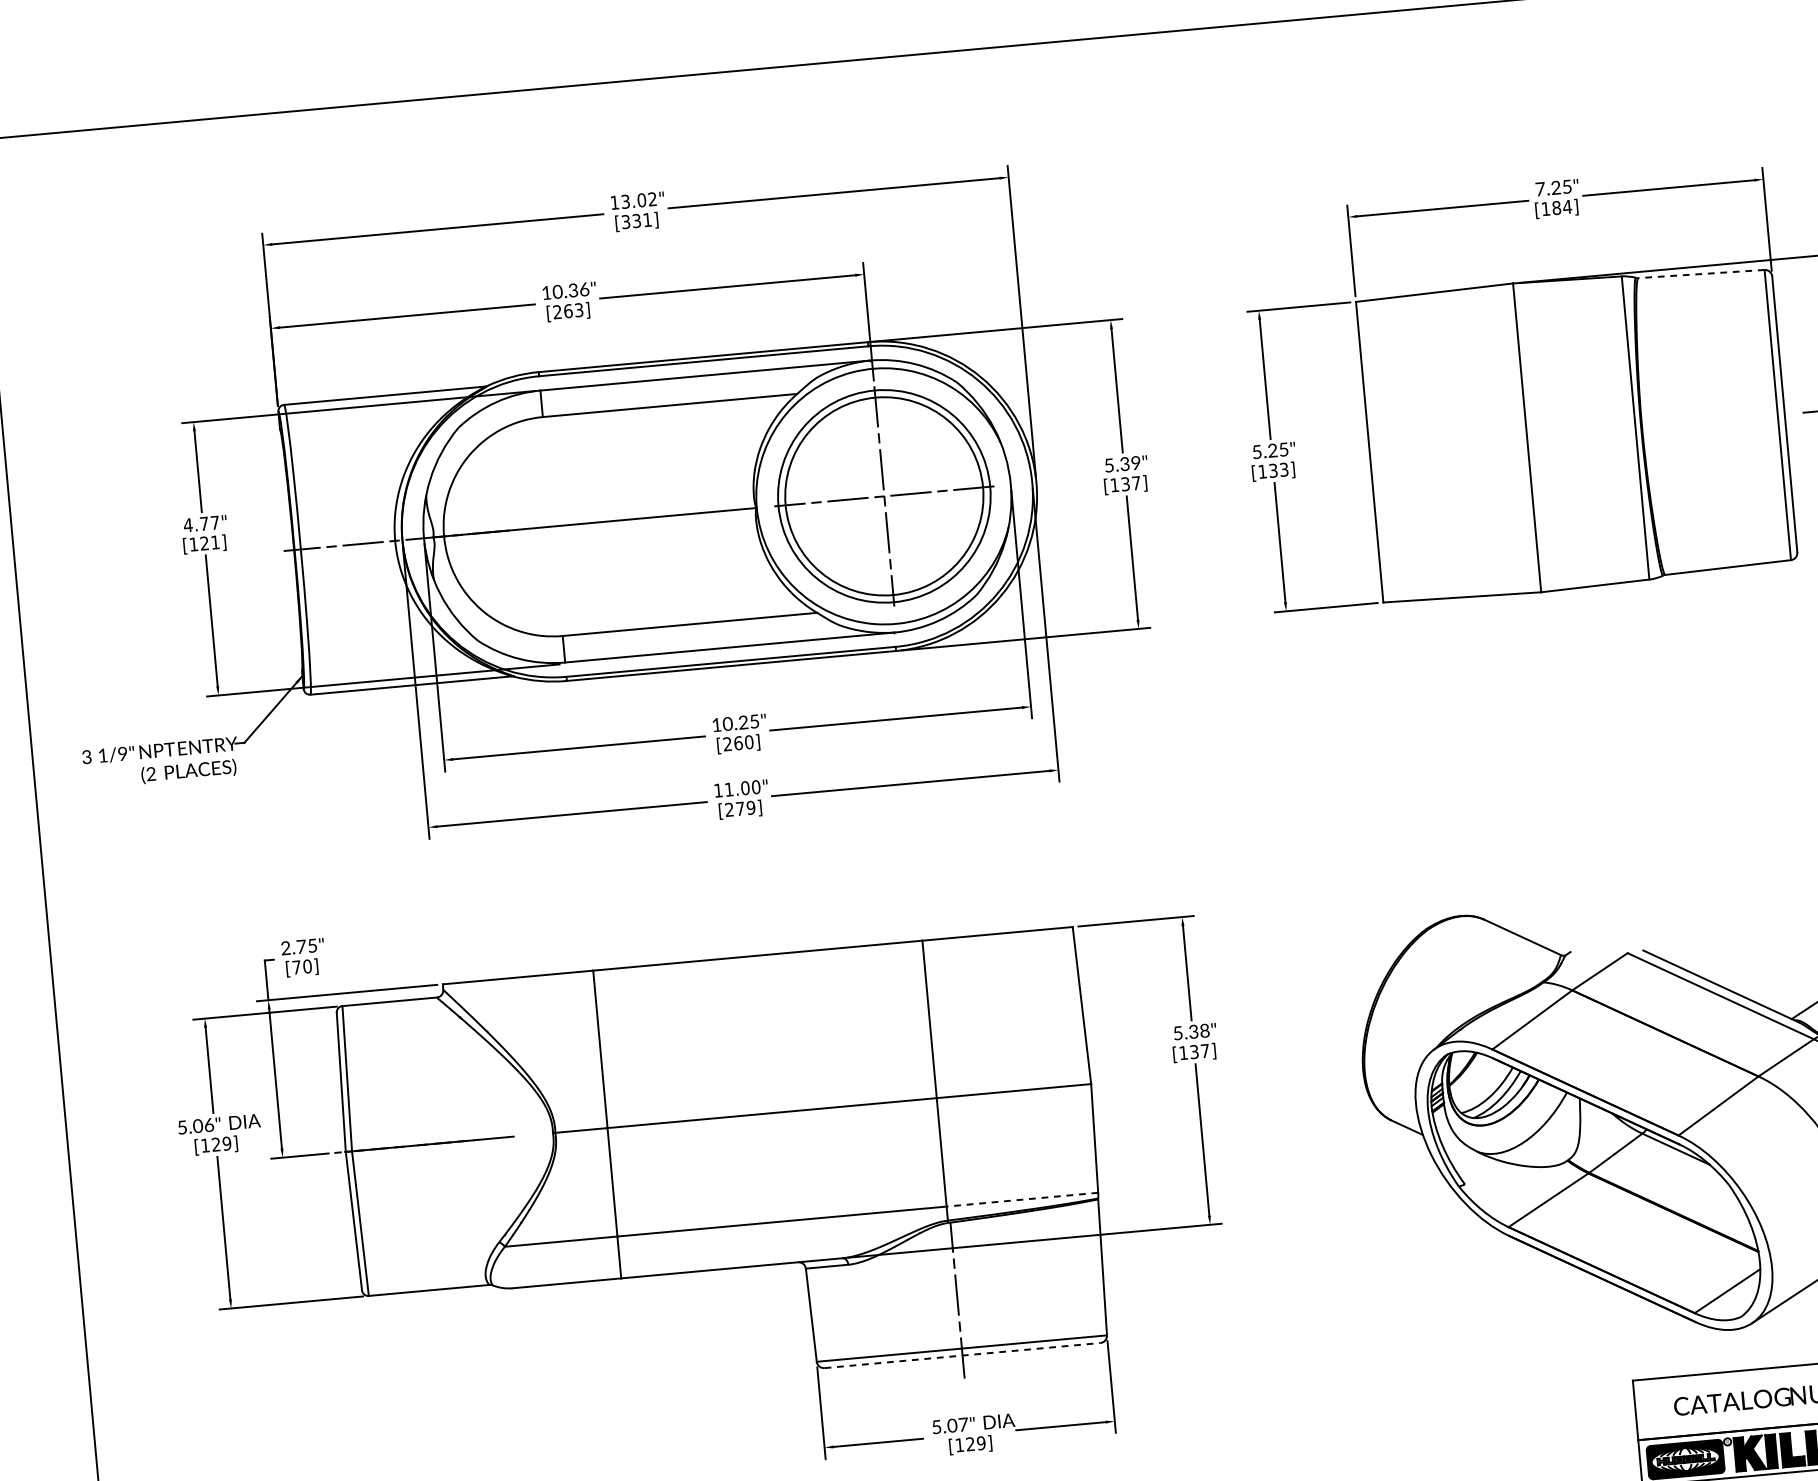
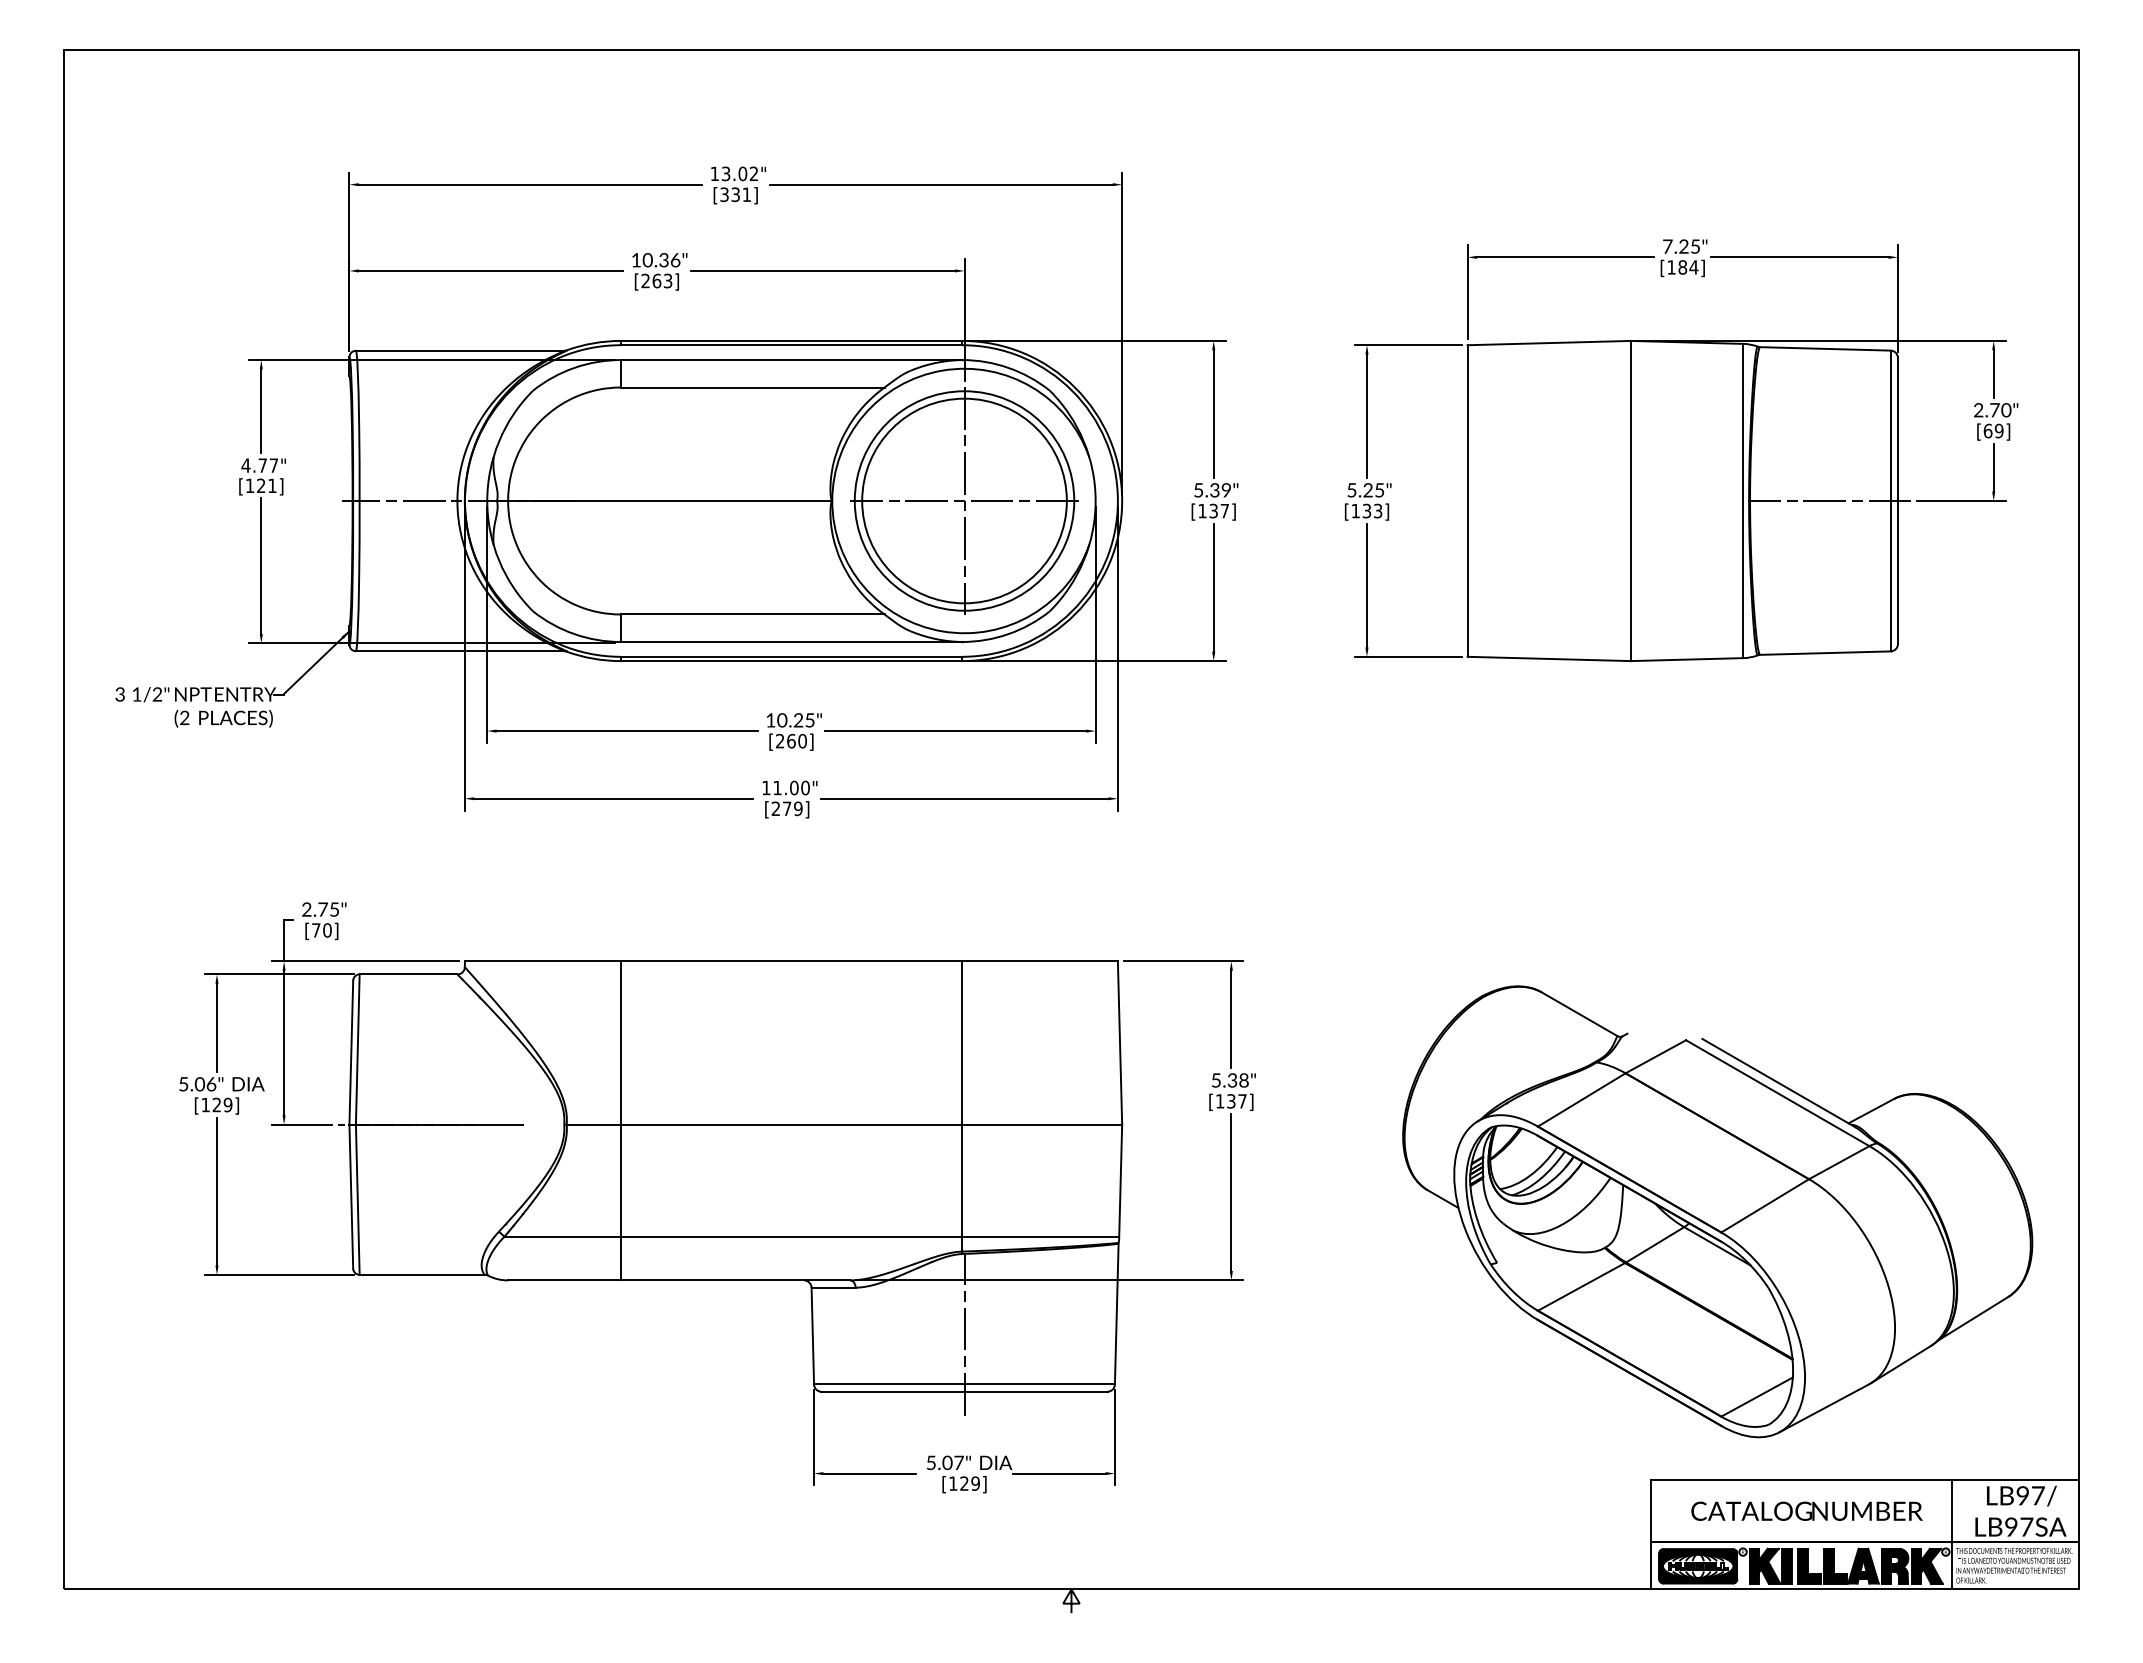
line: (1700, 273) -> (1824, 348), dashed -> solid
line: (1718, 420) -> (1829, 501), added
text: (122, 754) -> (157, 695), 1/9" -> 1/2"
line: (1022, 1200) -> (1040, 1237), dashed -> solid
line: (963, 1355) -> (965, 1391), dashed -> solid

